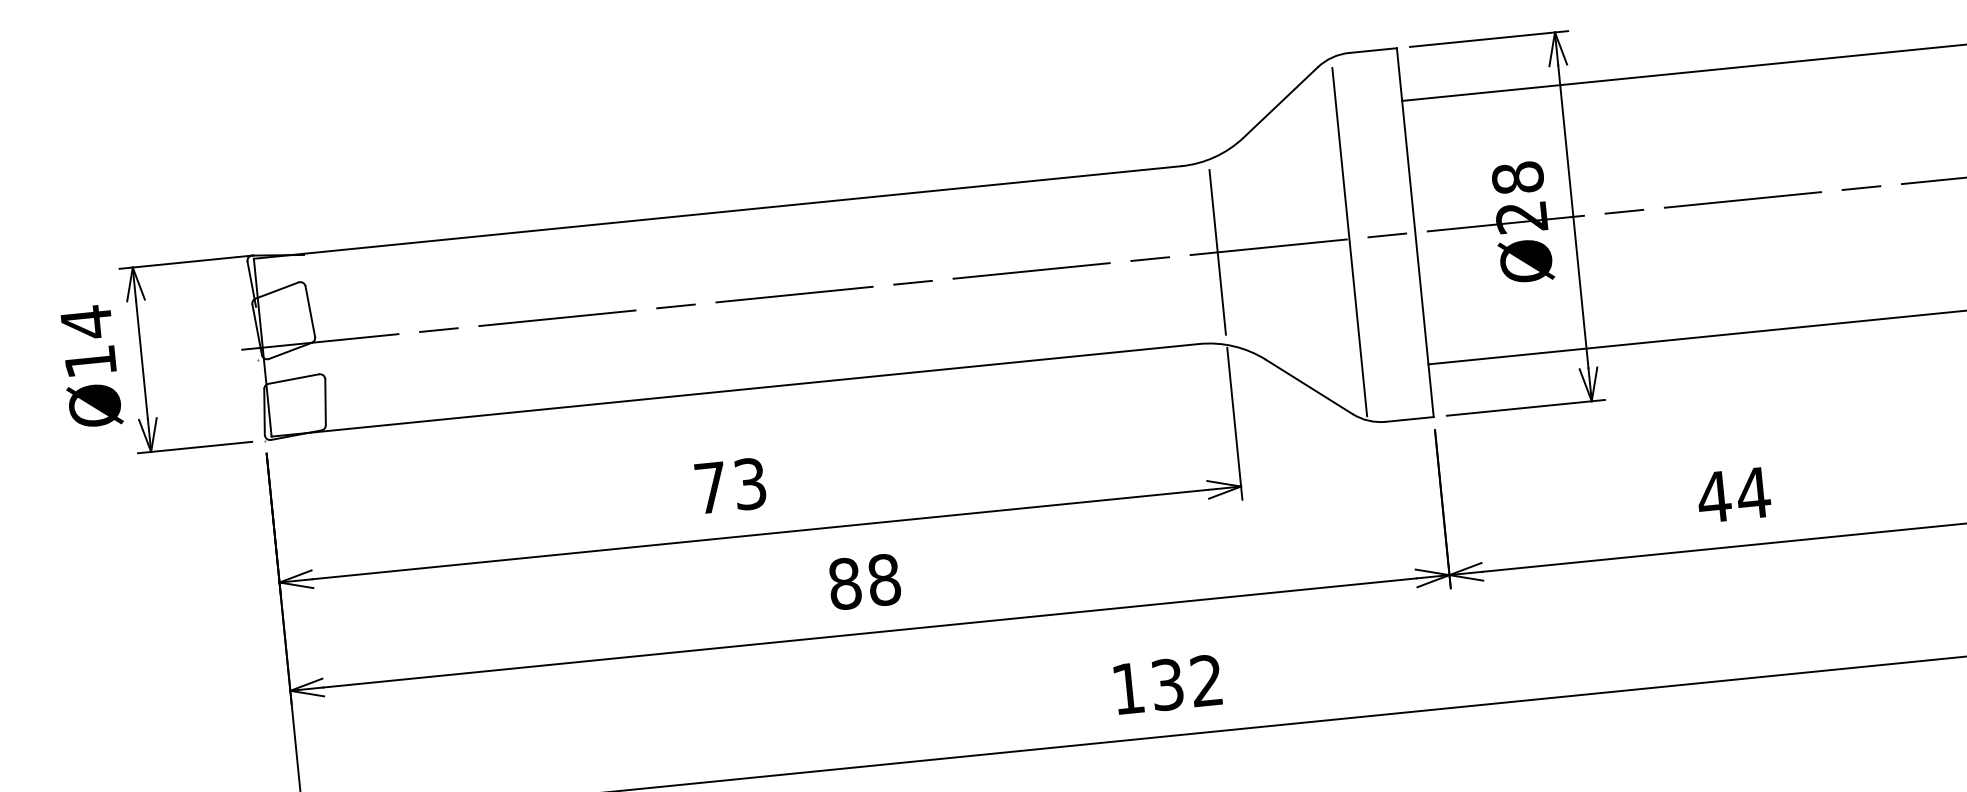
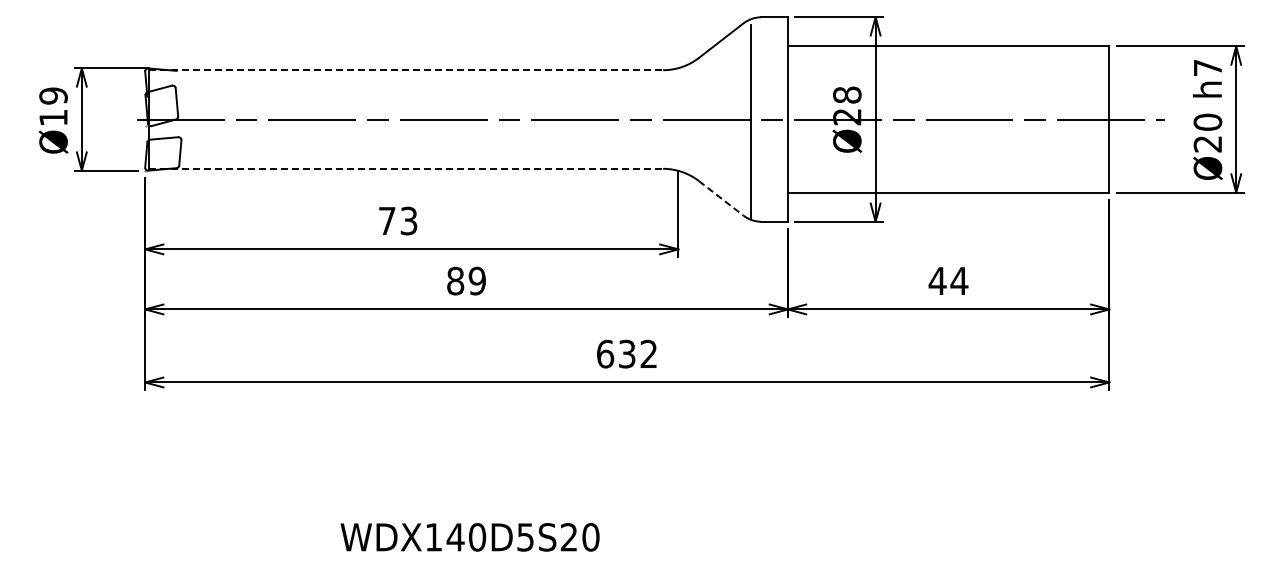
line: (718, 212) -> (406, 70), solid -> dashed
line: (1217, 252) -> (678, 119), removed
text: (86, 323) -> (53, 96), Ø14 -> Ø19
line: (1309, 387) -> (721, 198), solid -> dashed
line: (736, 389) -> (406, 168), solid -> dashed
text: (882, 580) -> (476, 281), 88 -> 89
text: (1128, 687) -> (605, 353), 132 -> 632

